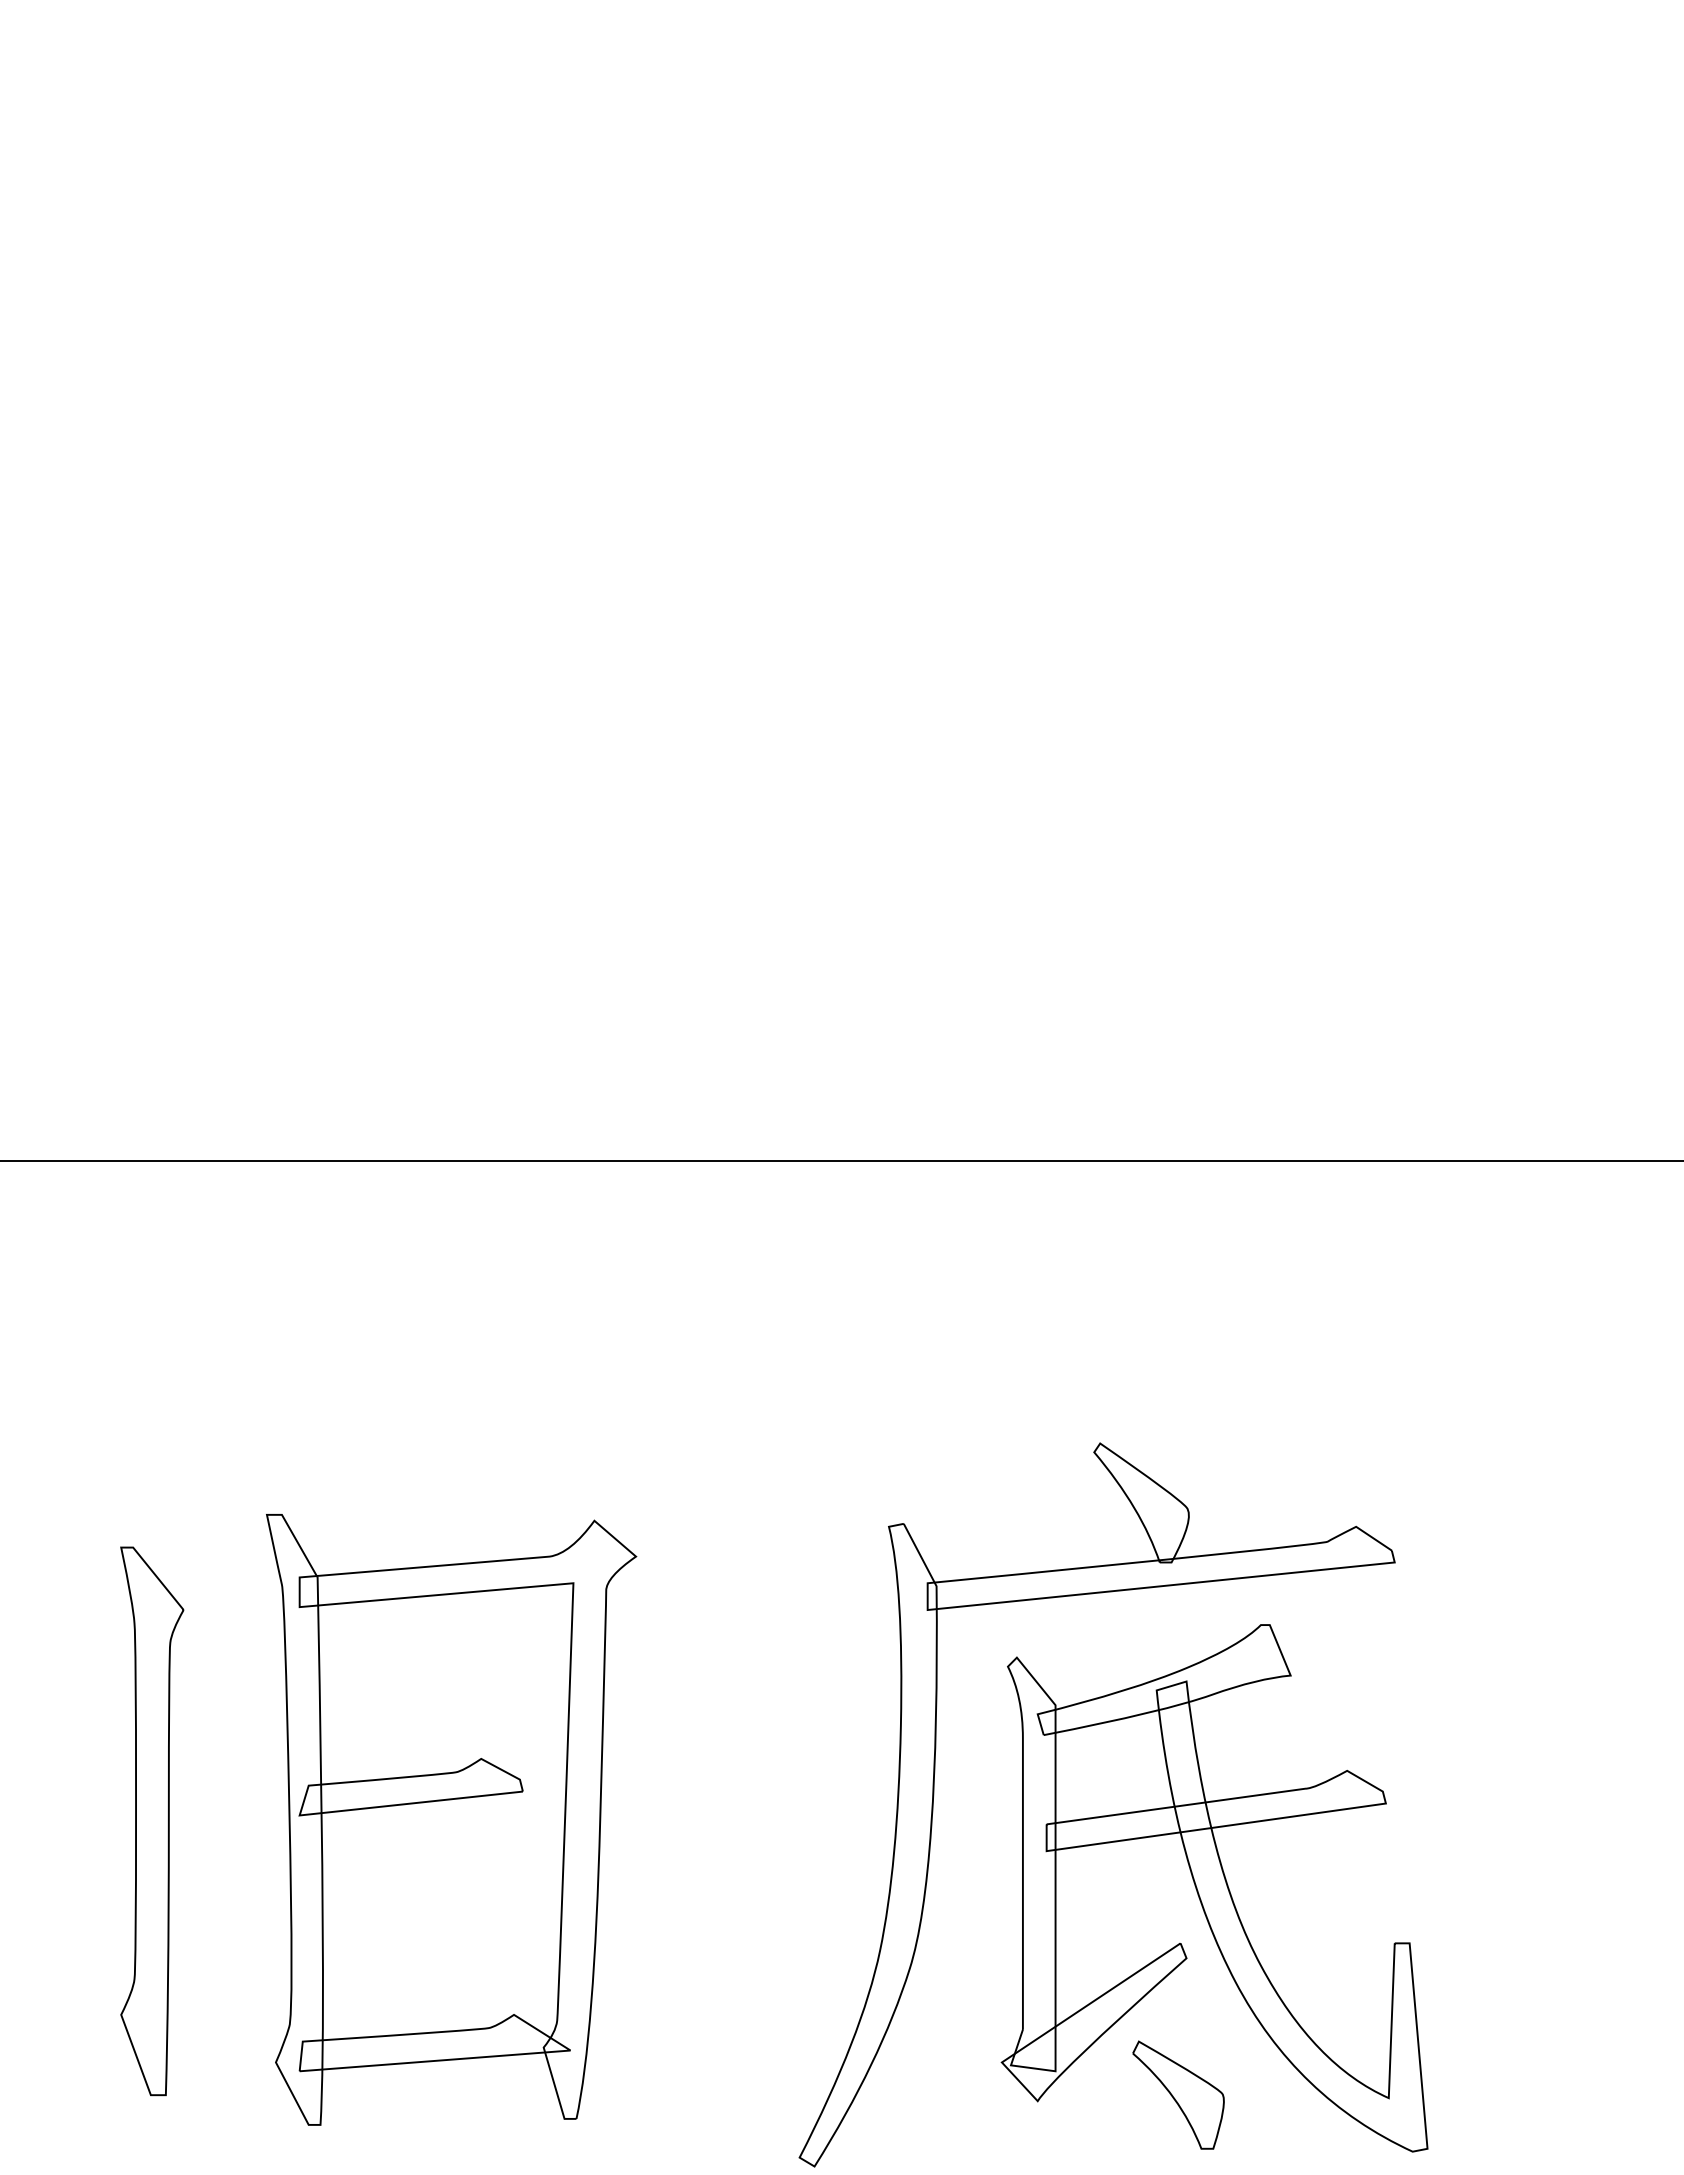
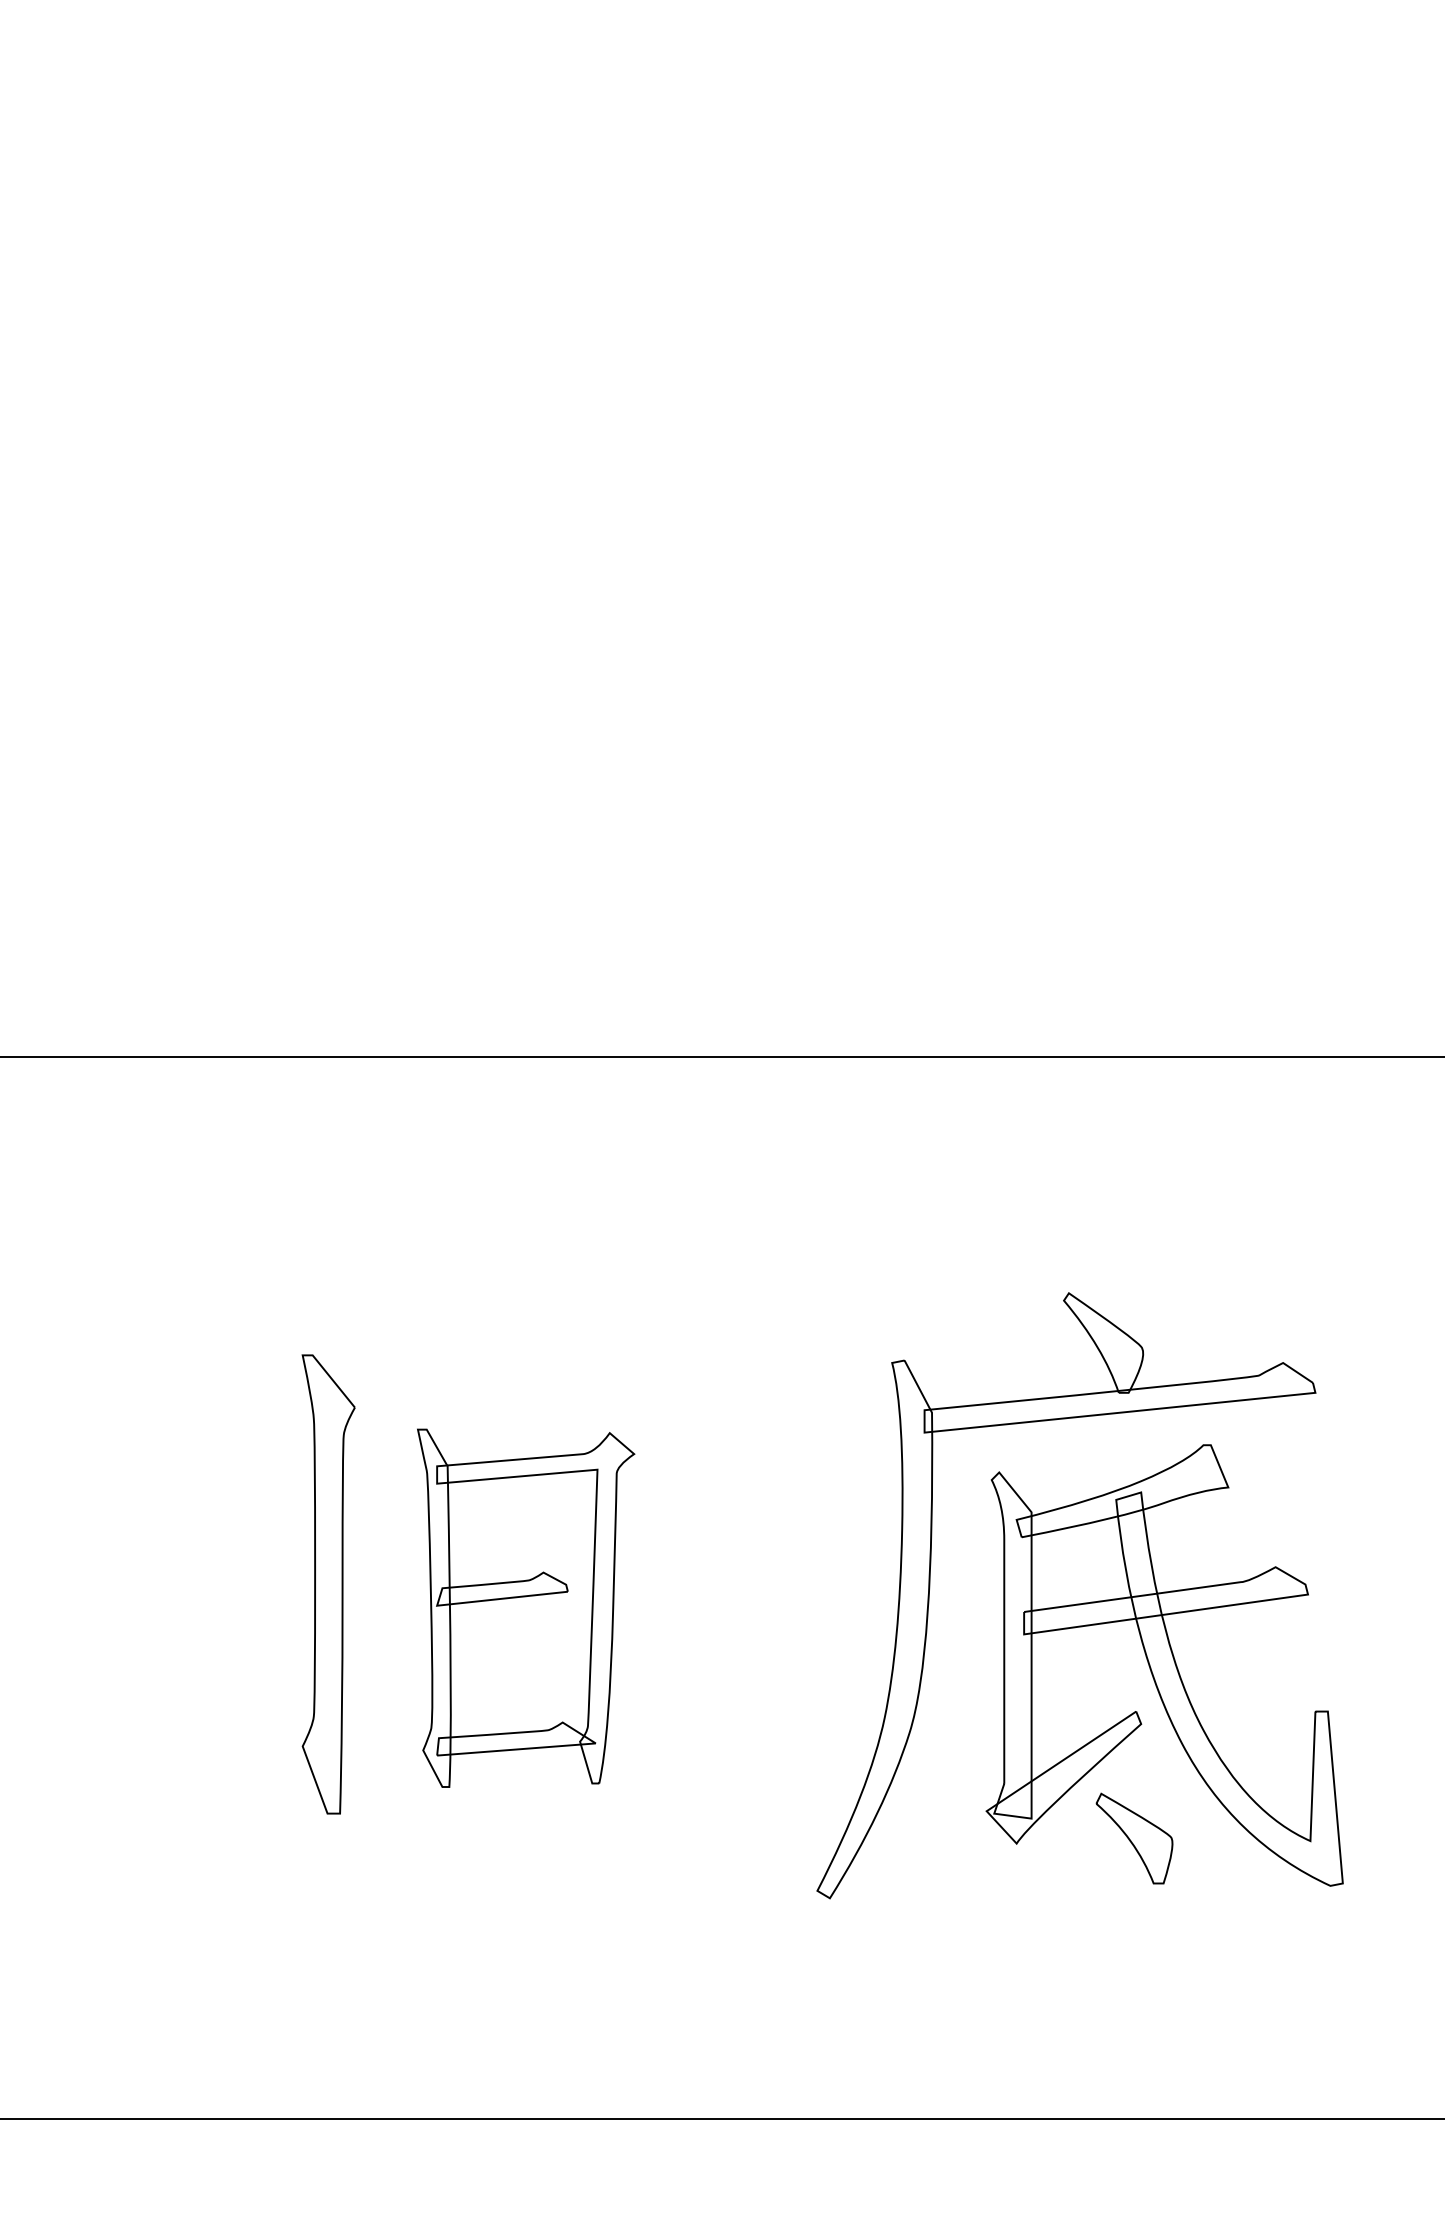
part: (450, 1820) -> (525, 1608), size x0.7
part: (152, 1821) -> (328, 1584), moved

